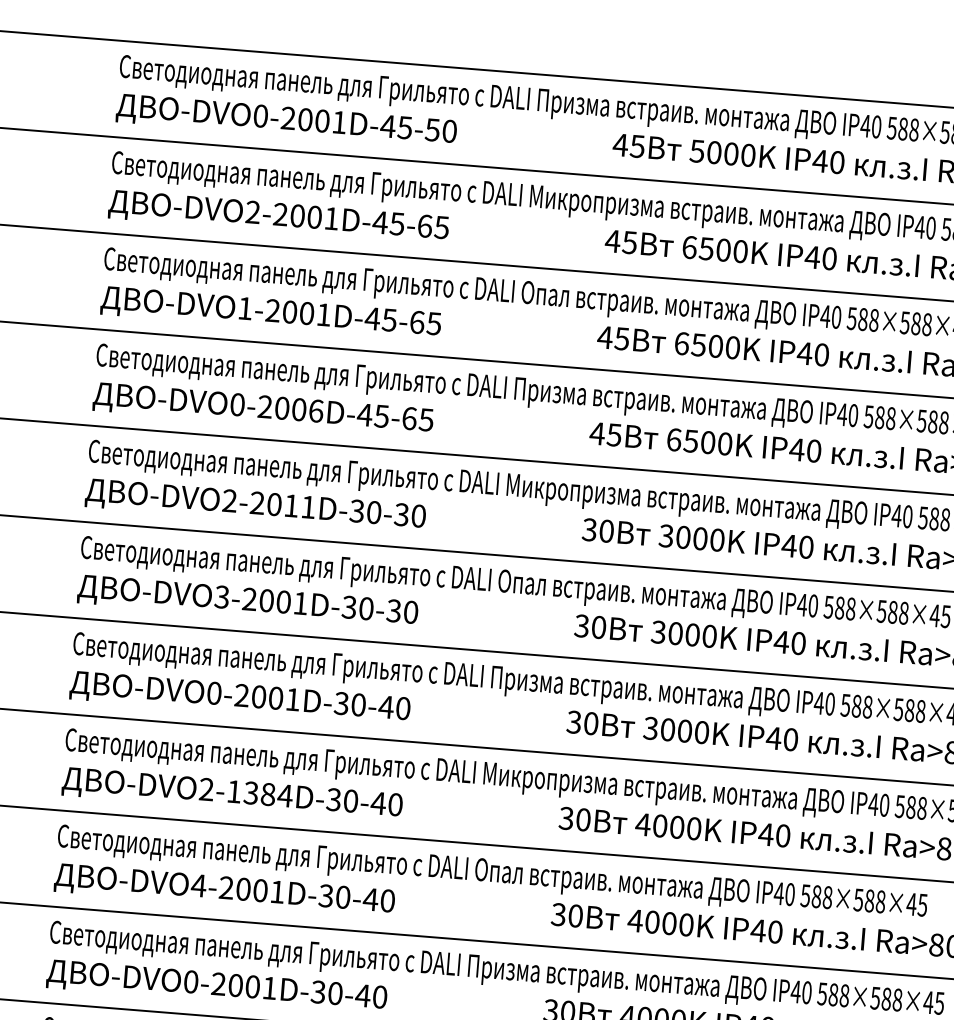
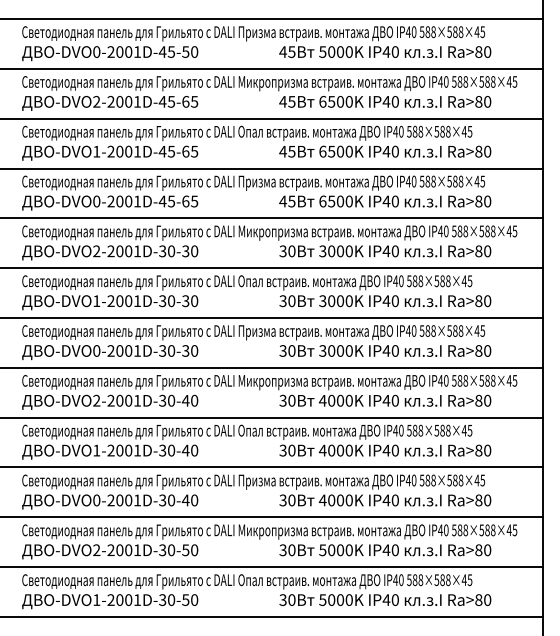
text: (316, 411) -> (137, 201), -DVO0-2006D-45-65 -> -DVO0-2001D-45-65
text: (291, 506) -> (128, 251), -DVO2-2011D-30-30 -> -DVO2-2001D-30-30
text: (221, 597) -> (96, 301), -DVO3-2001D-30-30 -> -DVO1-2001D-30-30
text: (385, 706) -> (185, 350), -DVO0-2001D-30-40 -> -DVO0-2001D-30-30
text: (260, 793) -> (124, 400), -DVO2-1384D-30-40 -> -DVO2-2001D-30-40
text: (198, 885) -> (96, 450), -DVO4-2001D-30-40 -> -DVO1-2001D-30-40

